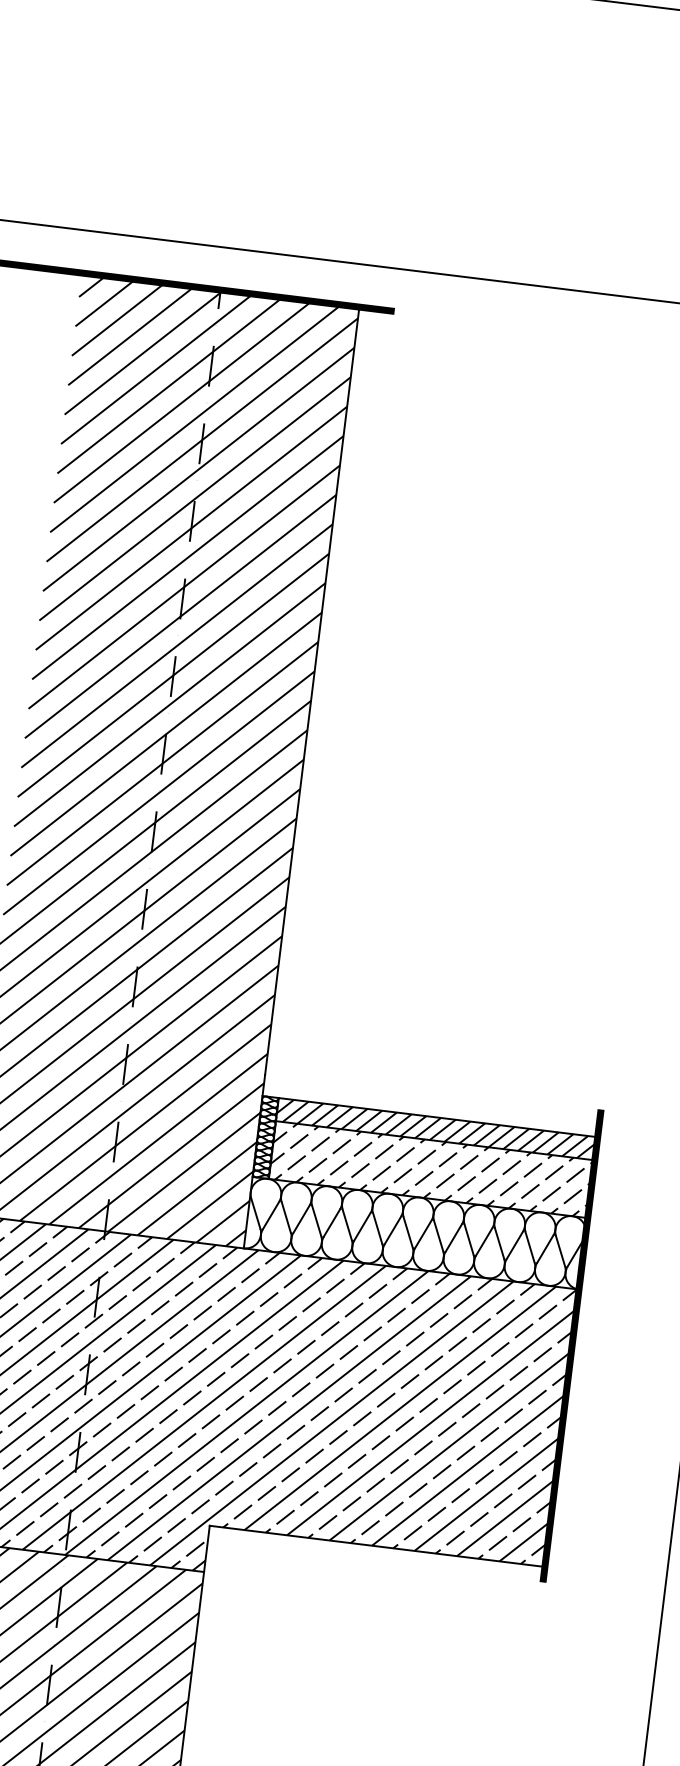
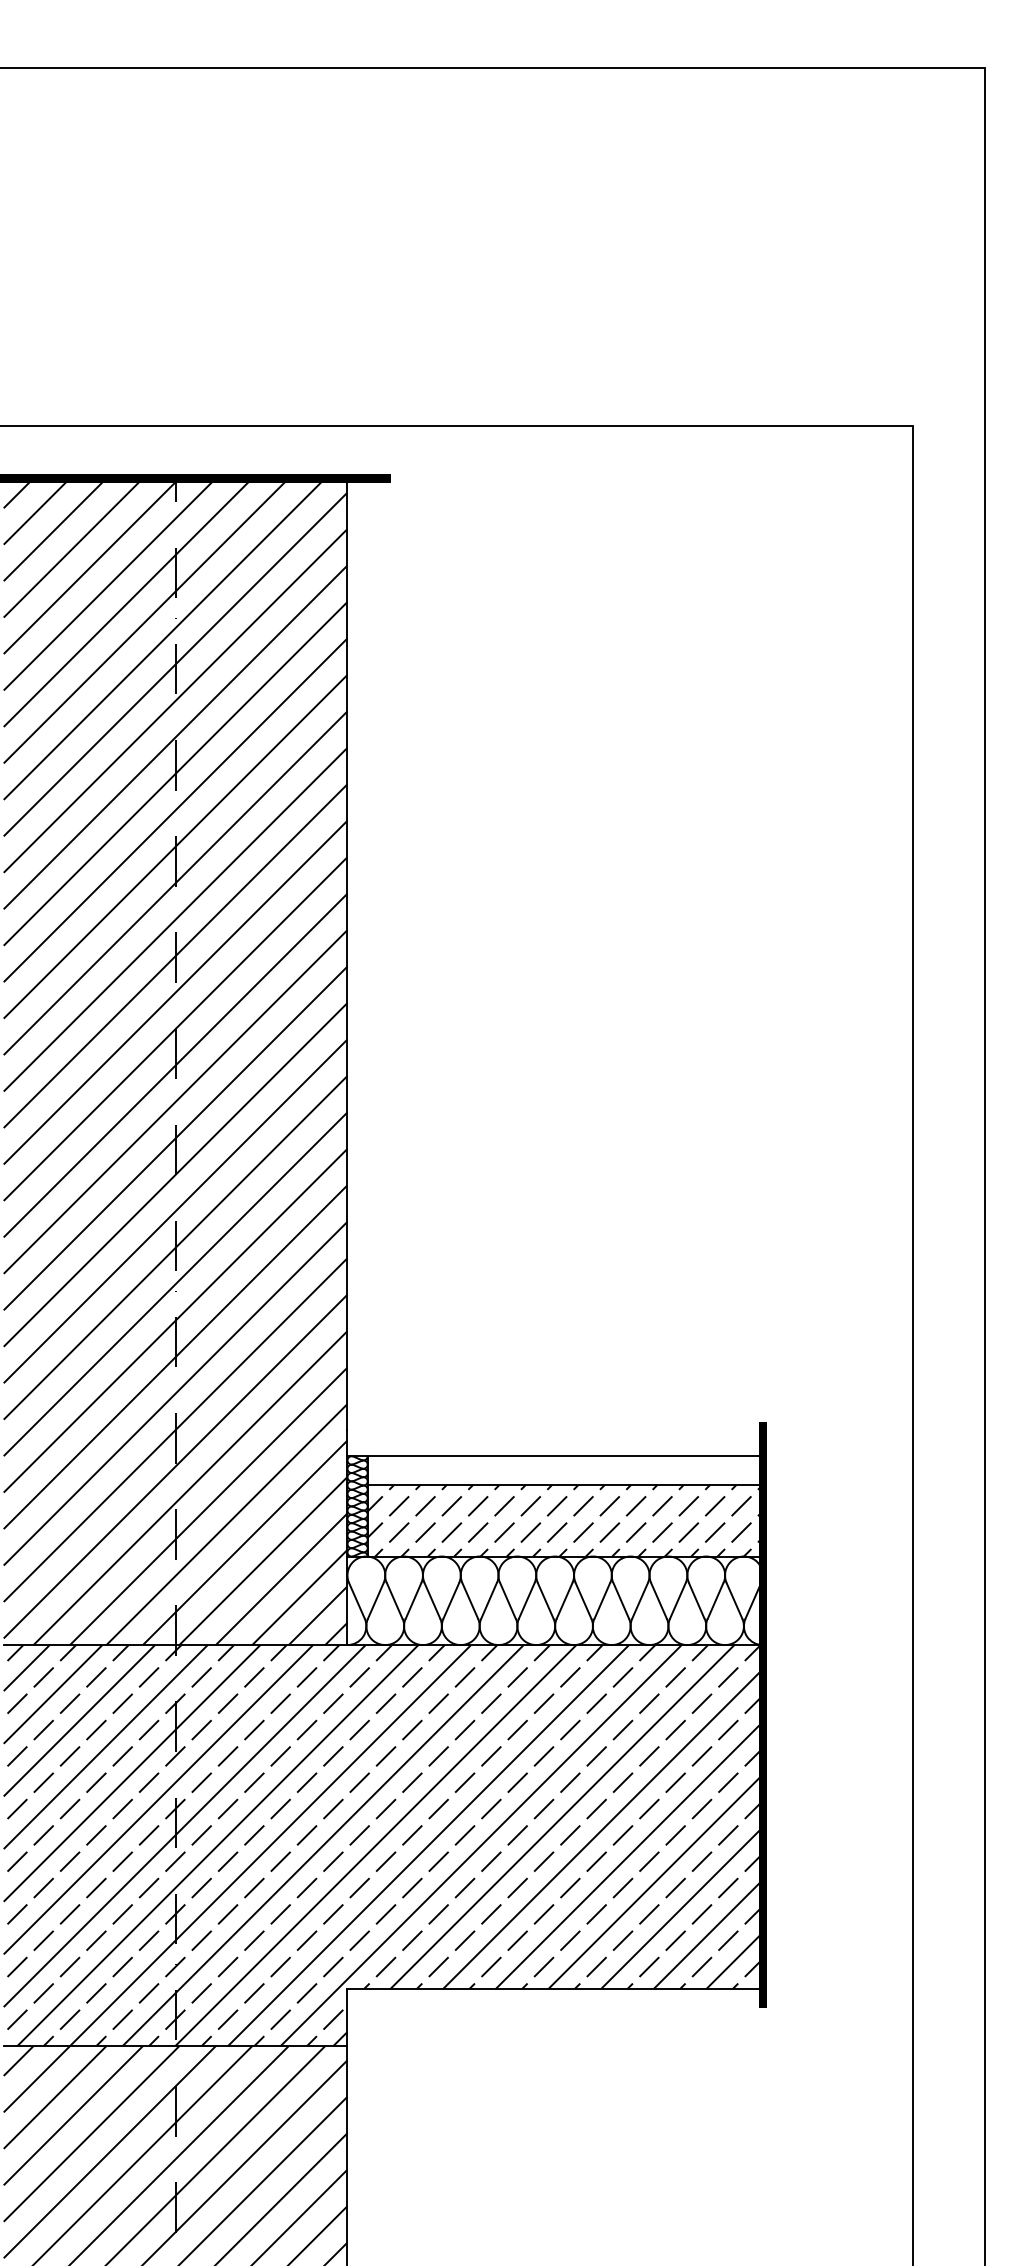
hatch: (436, 1129) -> (564, 1470), removed

